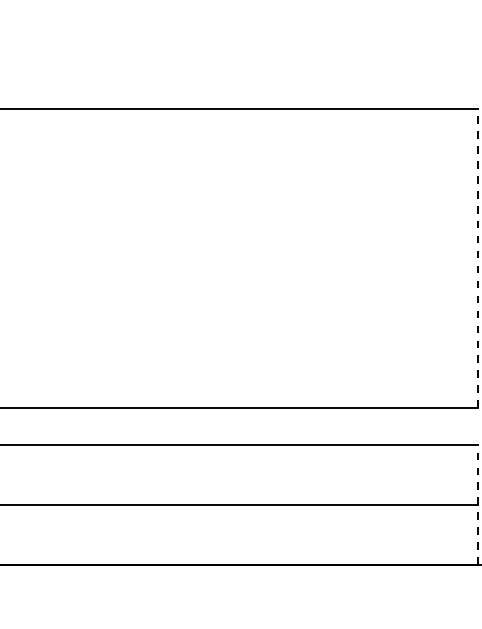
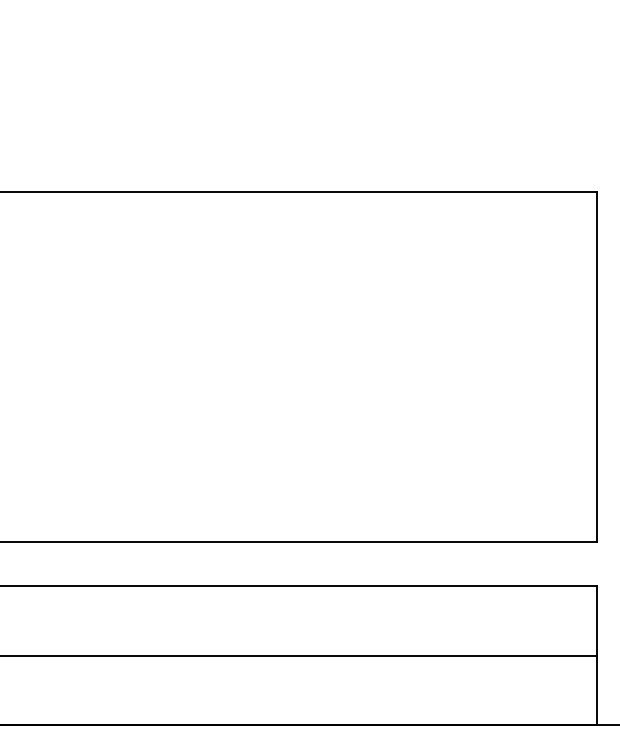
line: (477, 257) -> (596, 366), dashed -> solid
line: (477, 504) -> (596, 655), dashed -> solid

